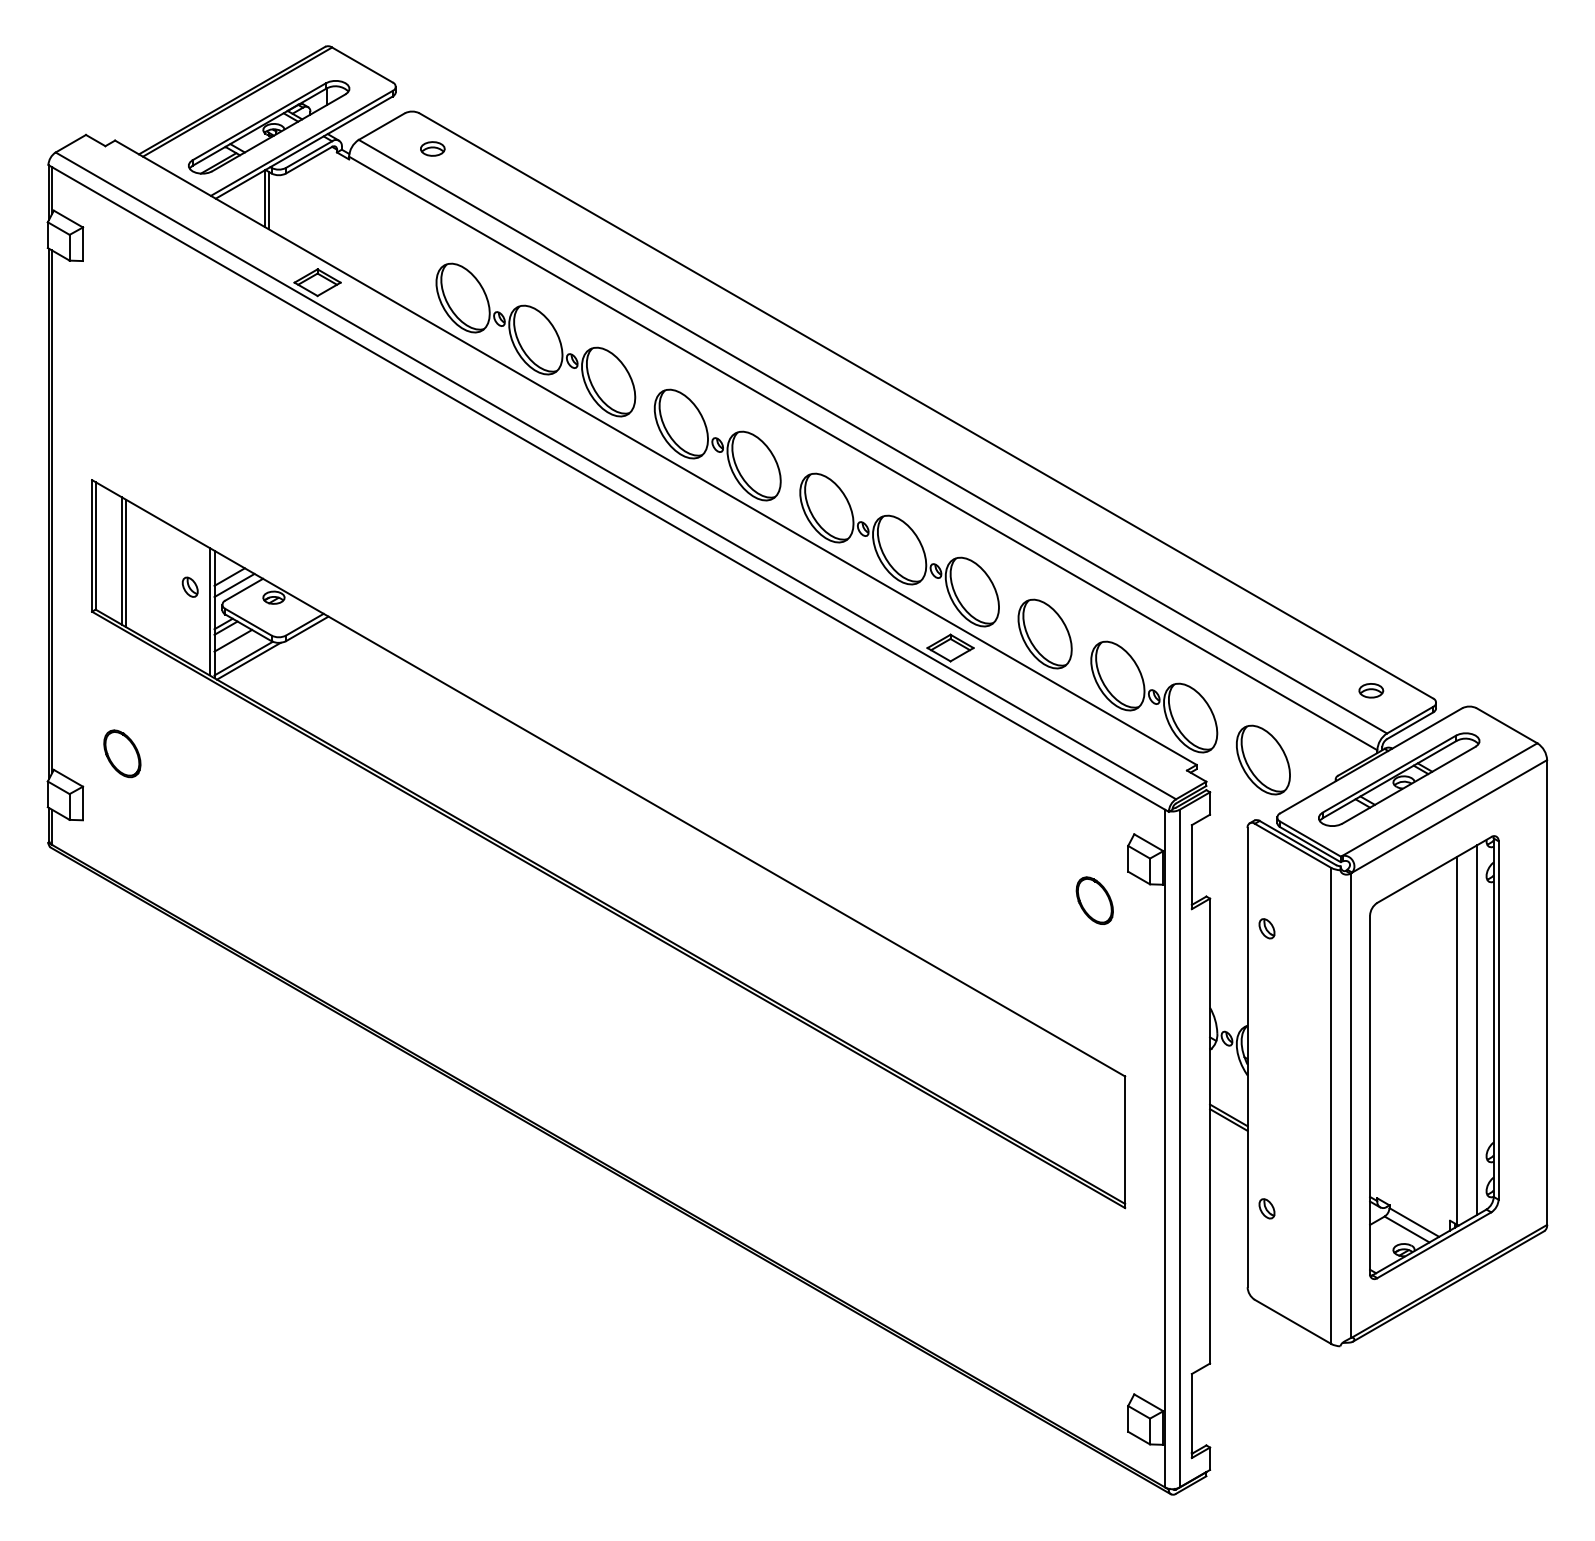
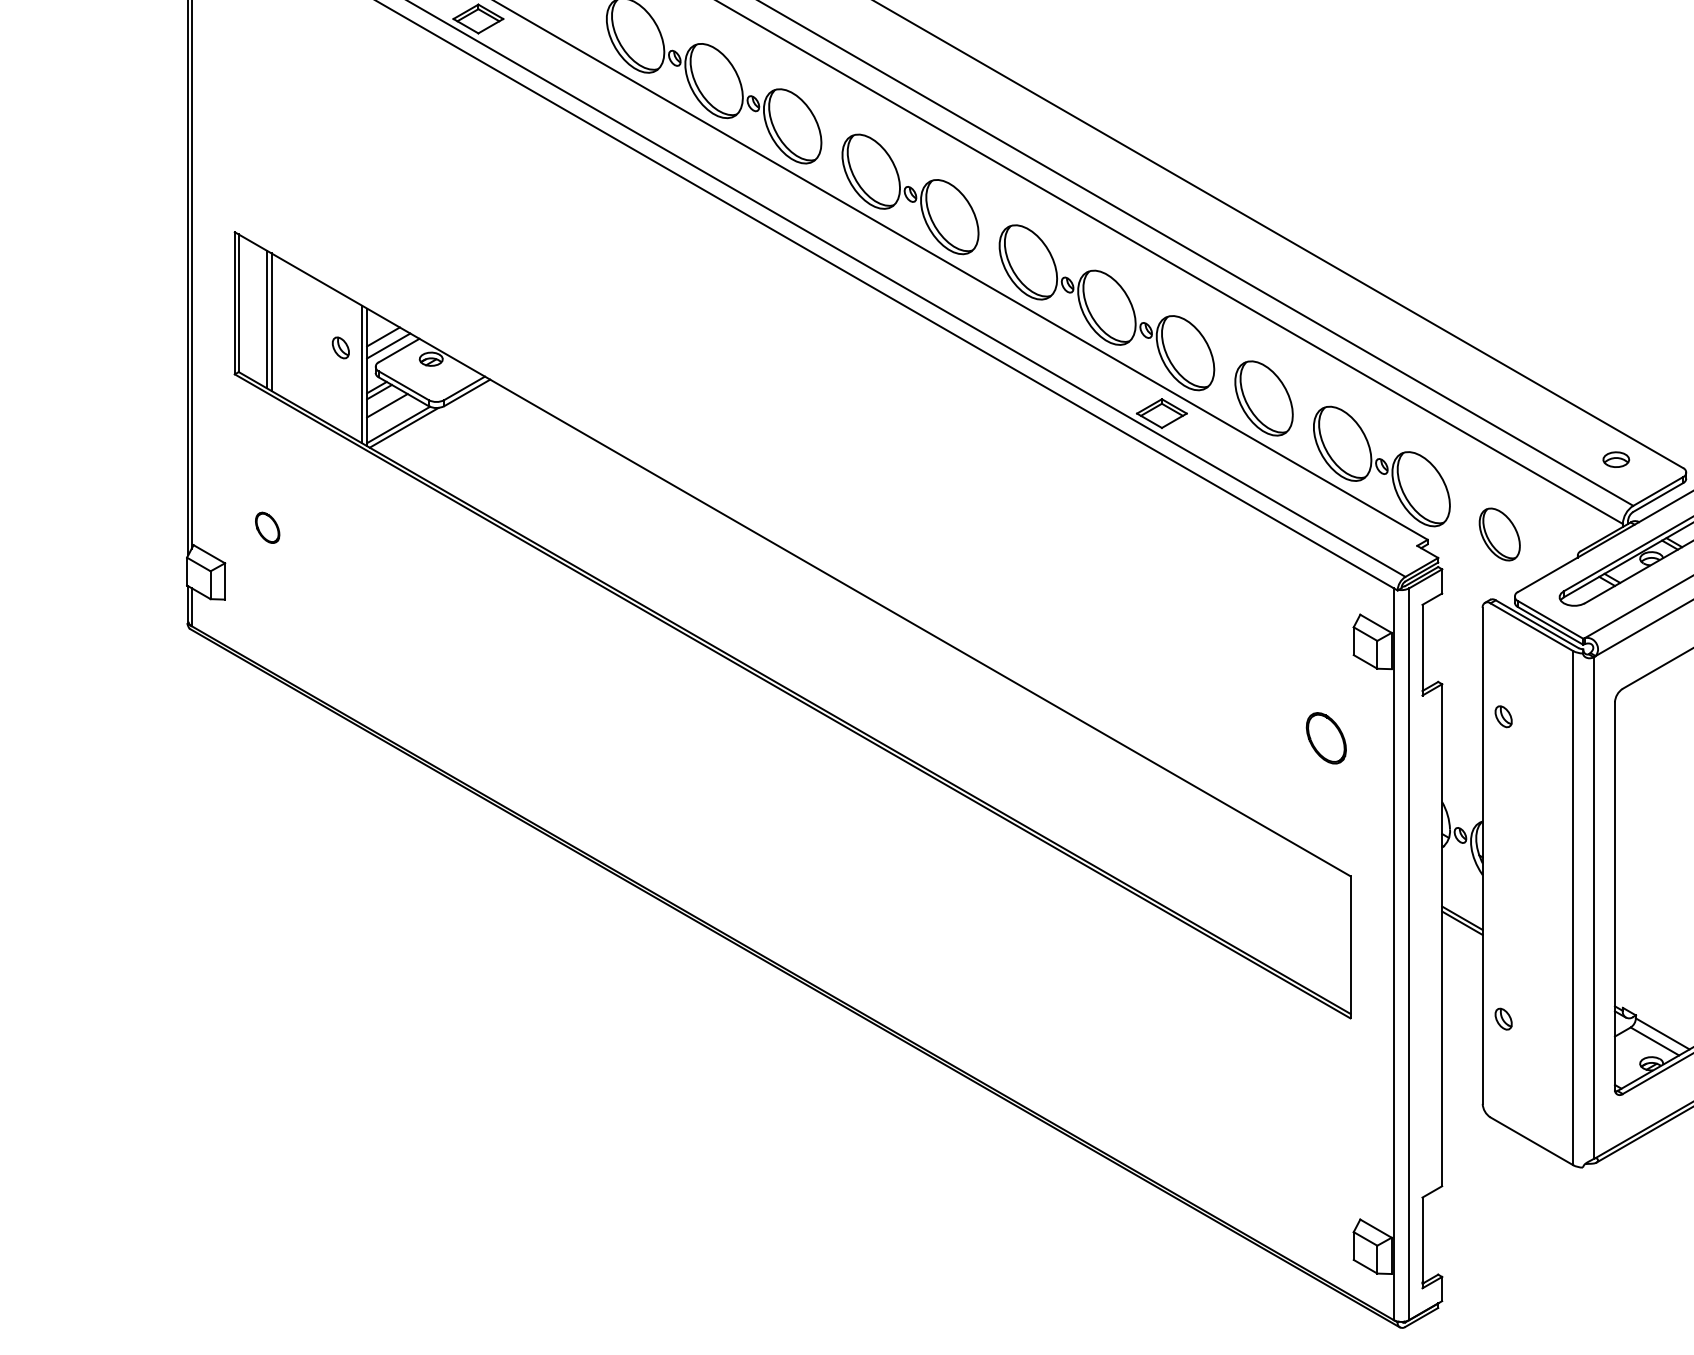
part: (122, 753) -> (267, 527), size x0.6
part: (1263, 759) -> (1499, 533), size x0.7
part: (1094, 900) -> (1326, 738), moved

